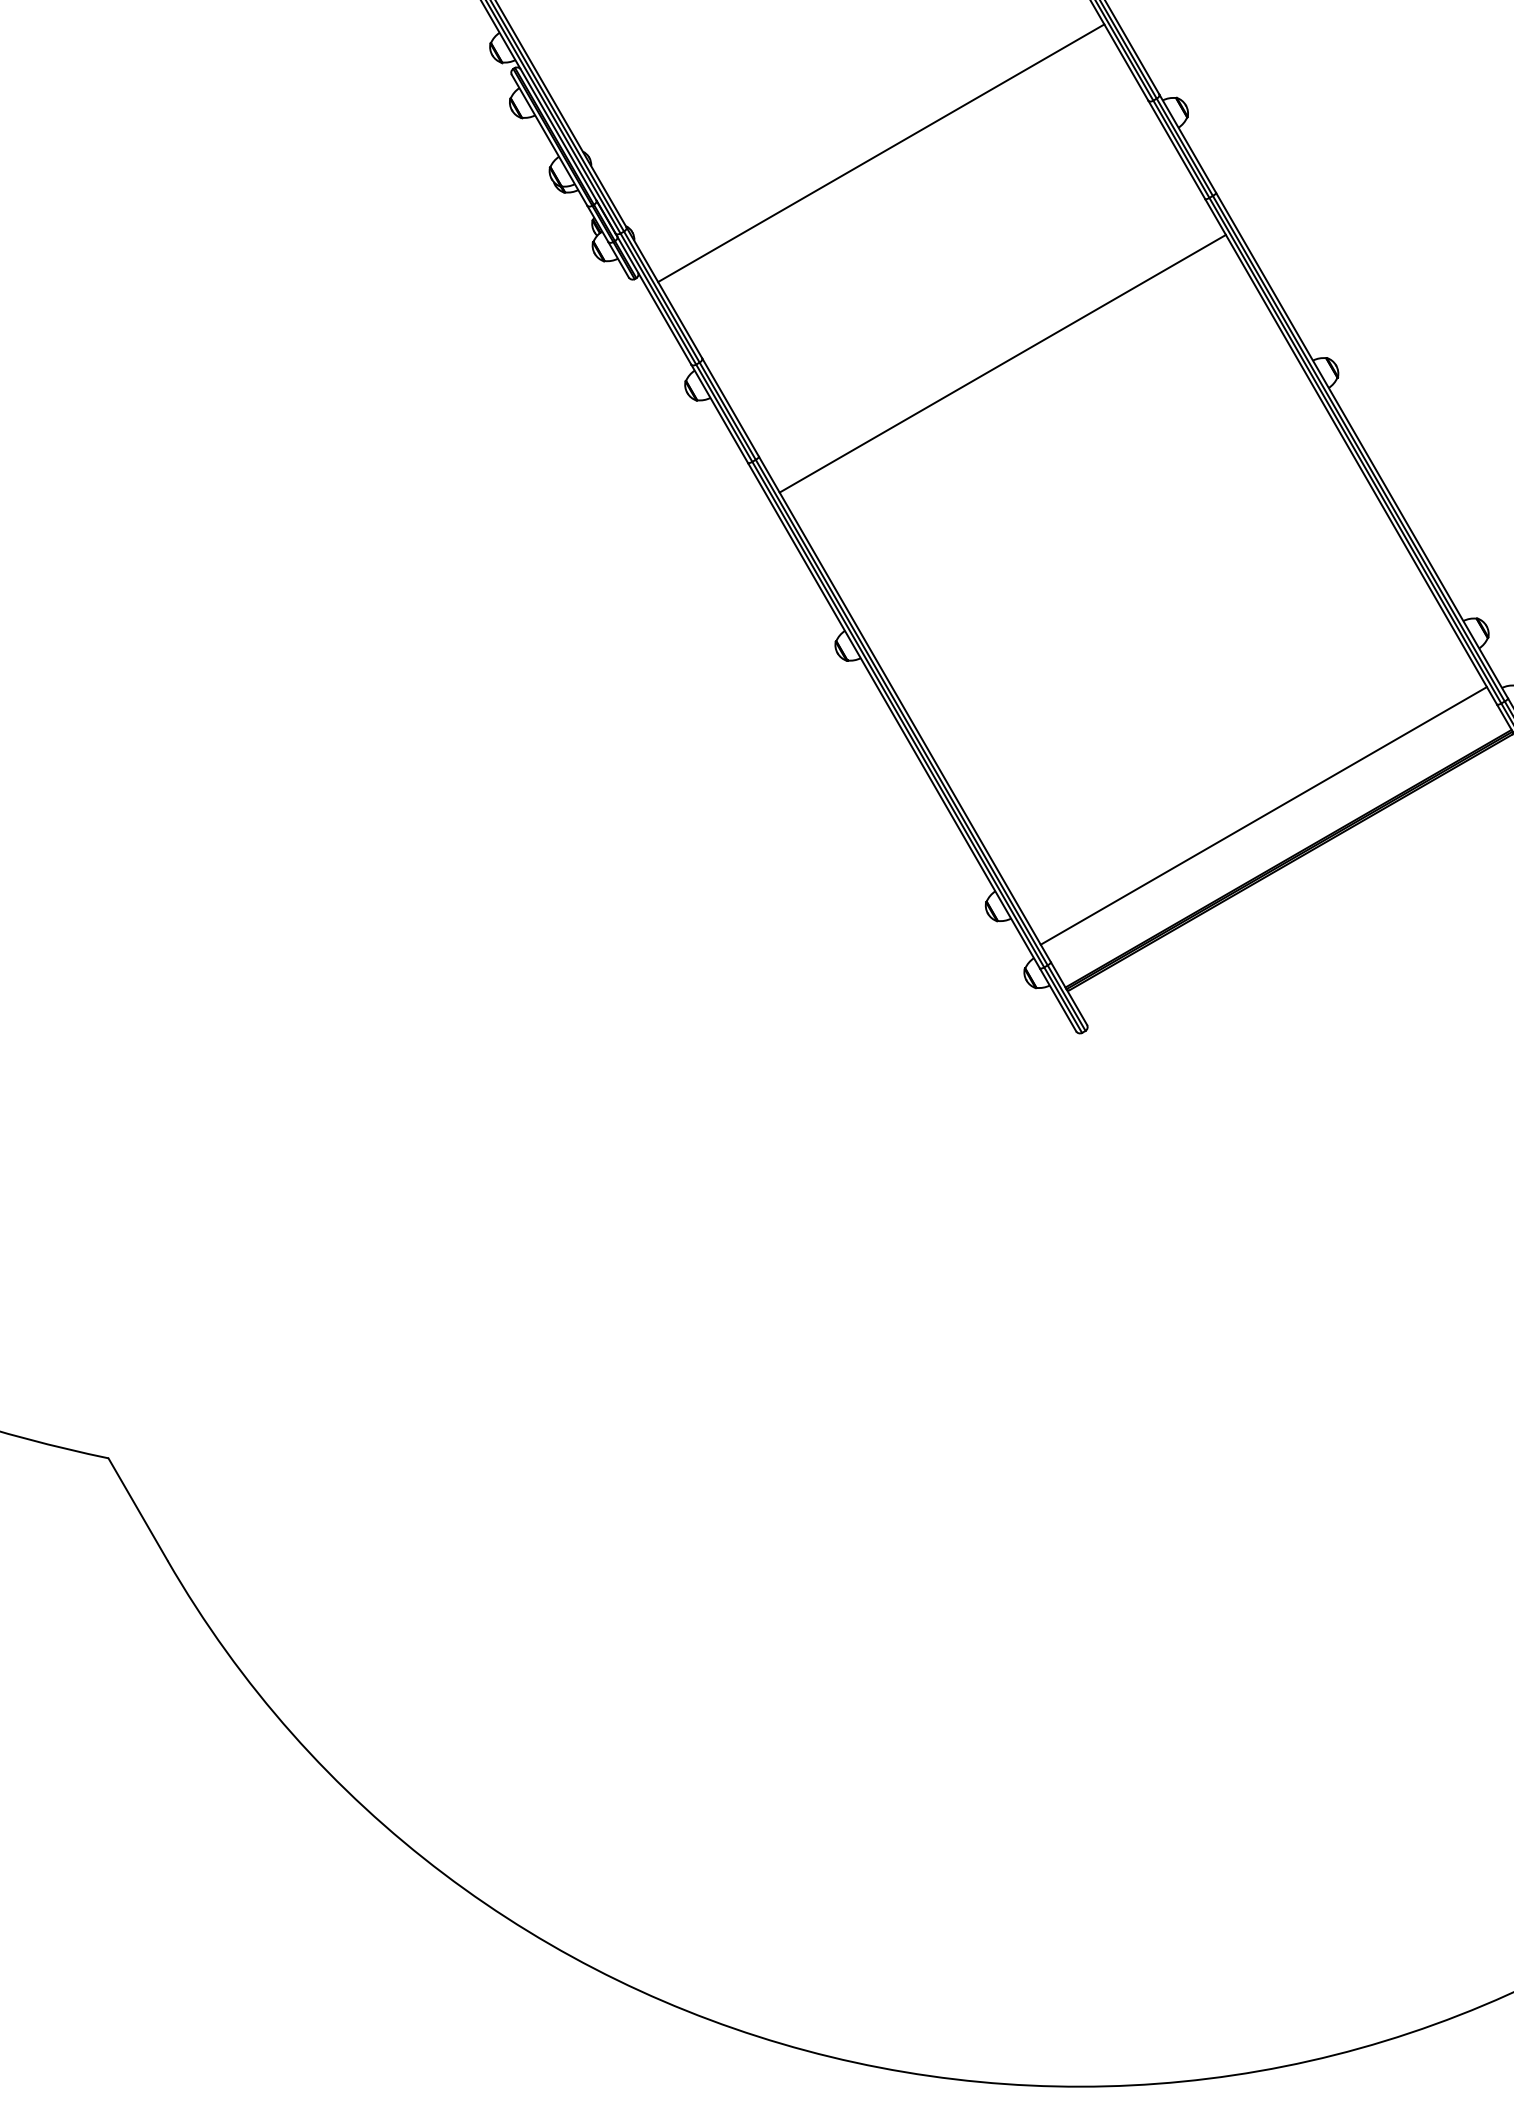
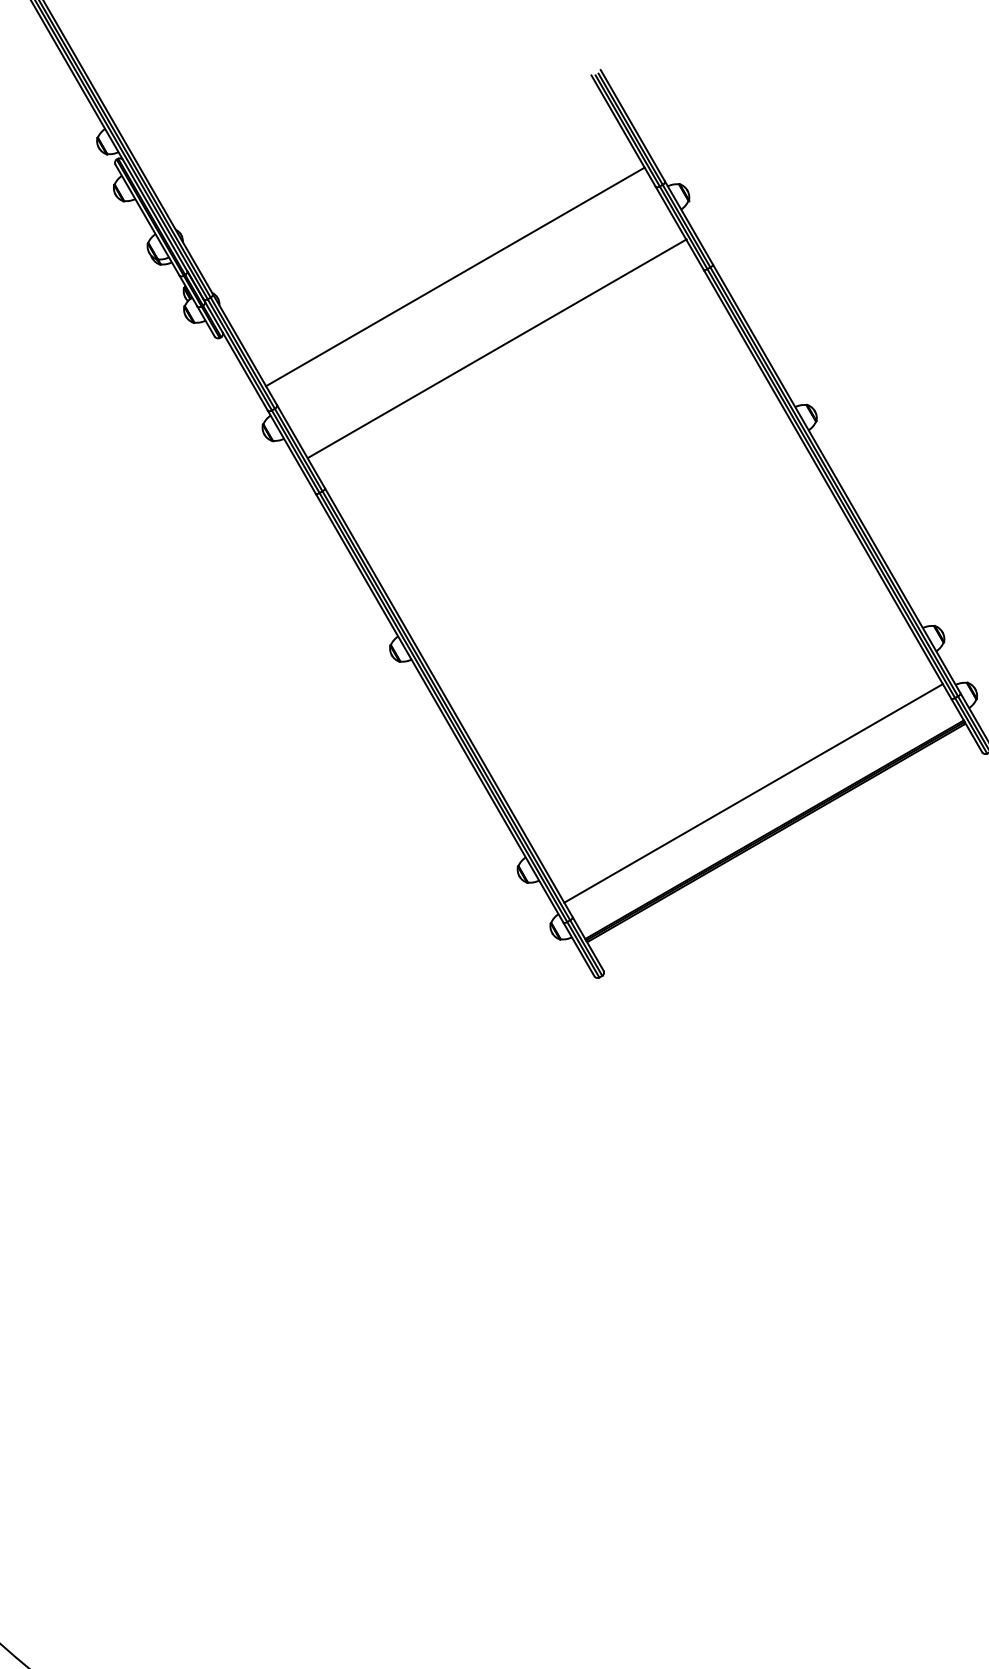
line: (881, 153) -> (455, 277), moved
line: (1002, 363) -> (497, 348), moved

